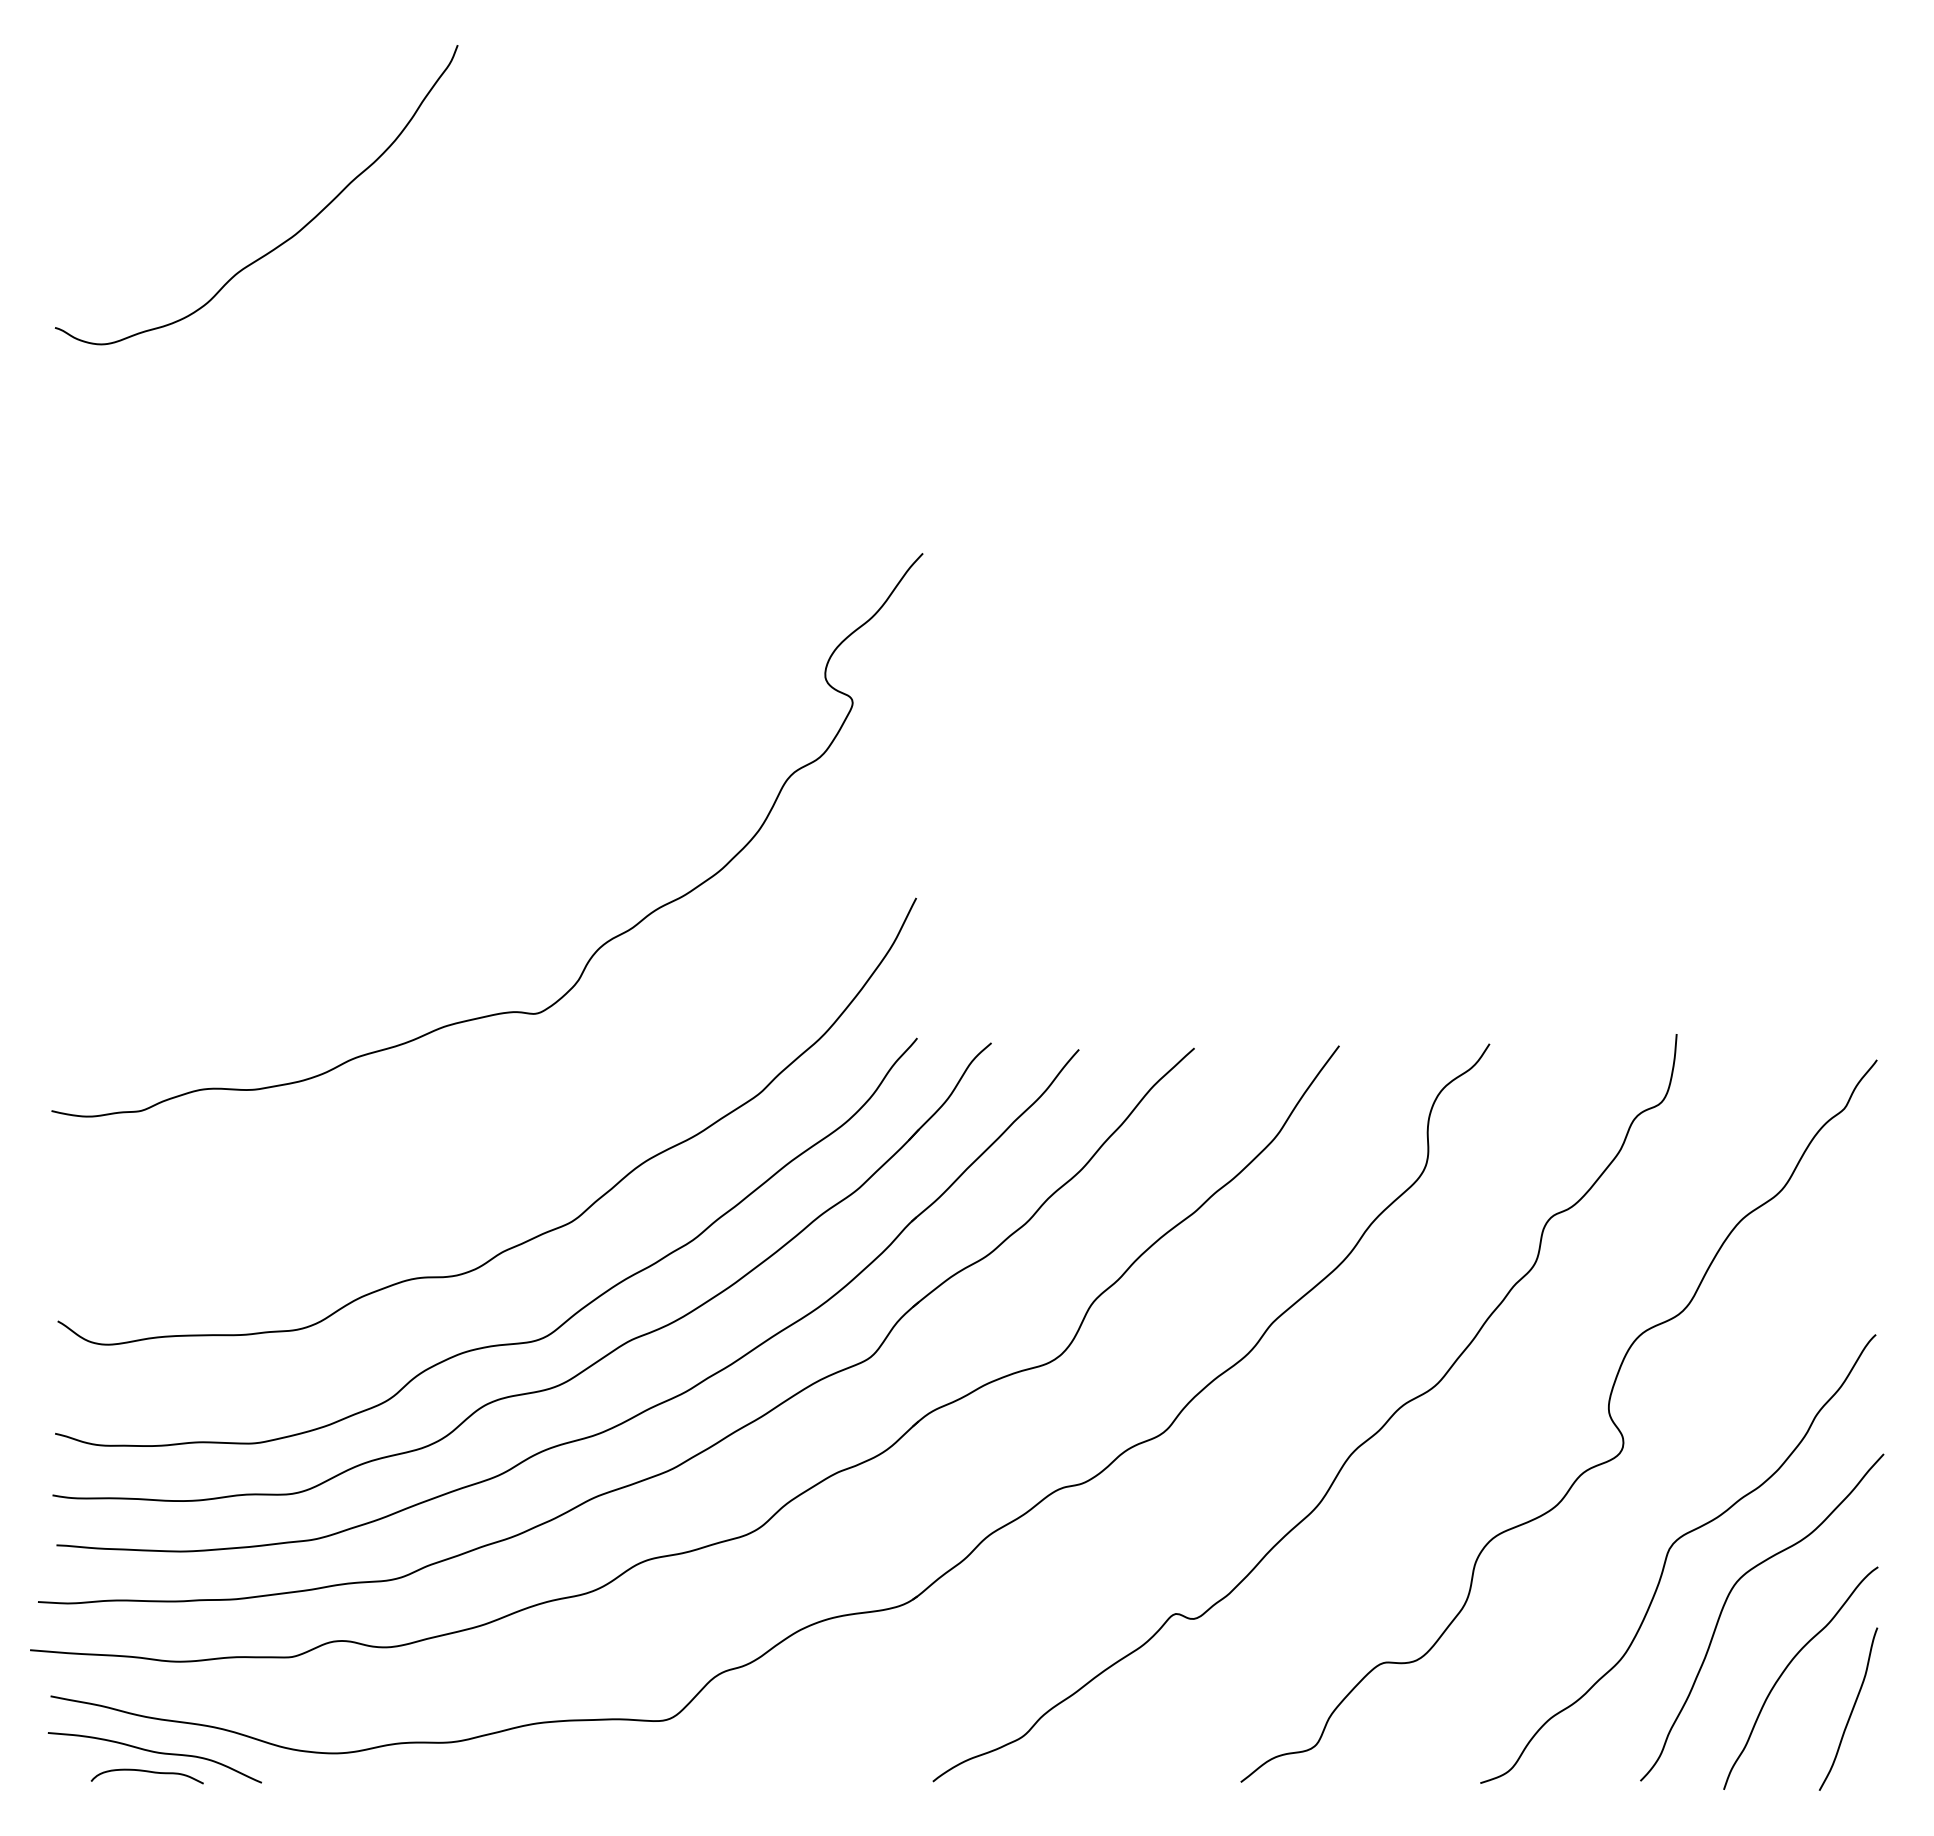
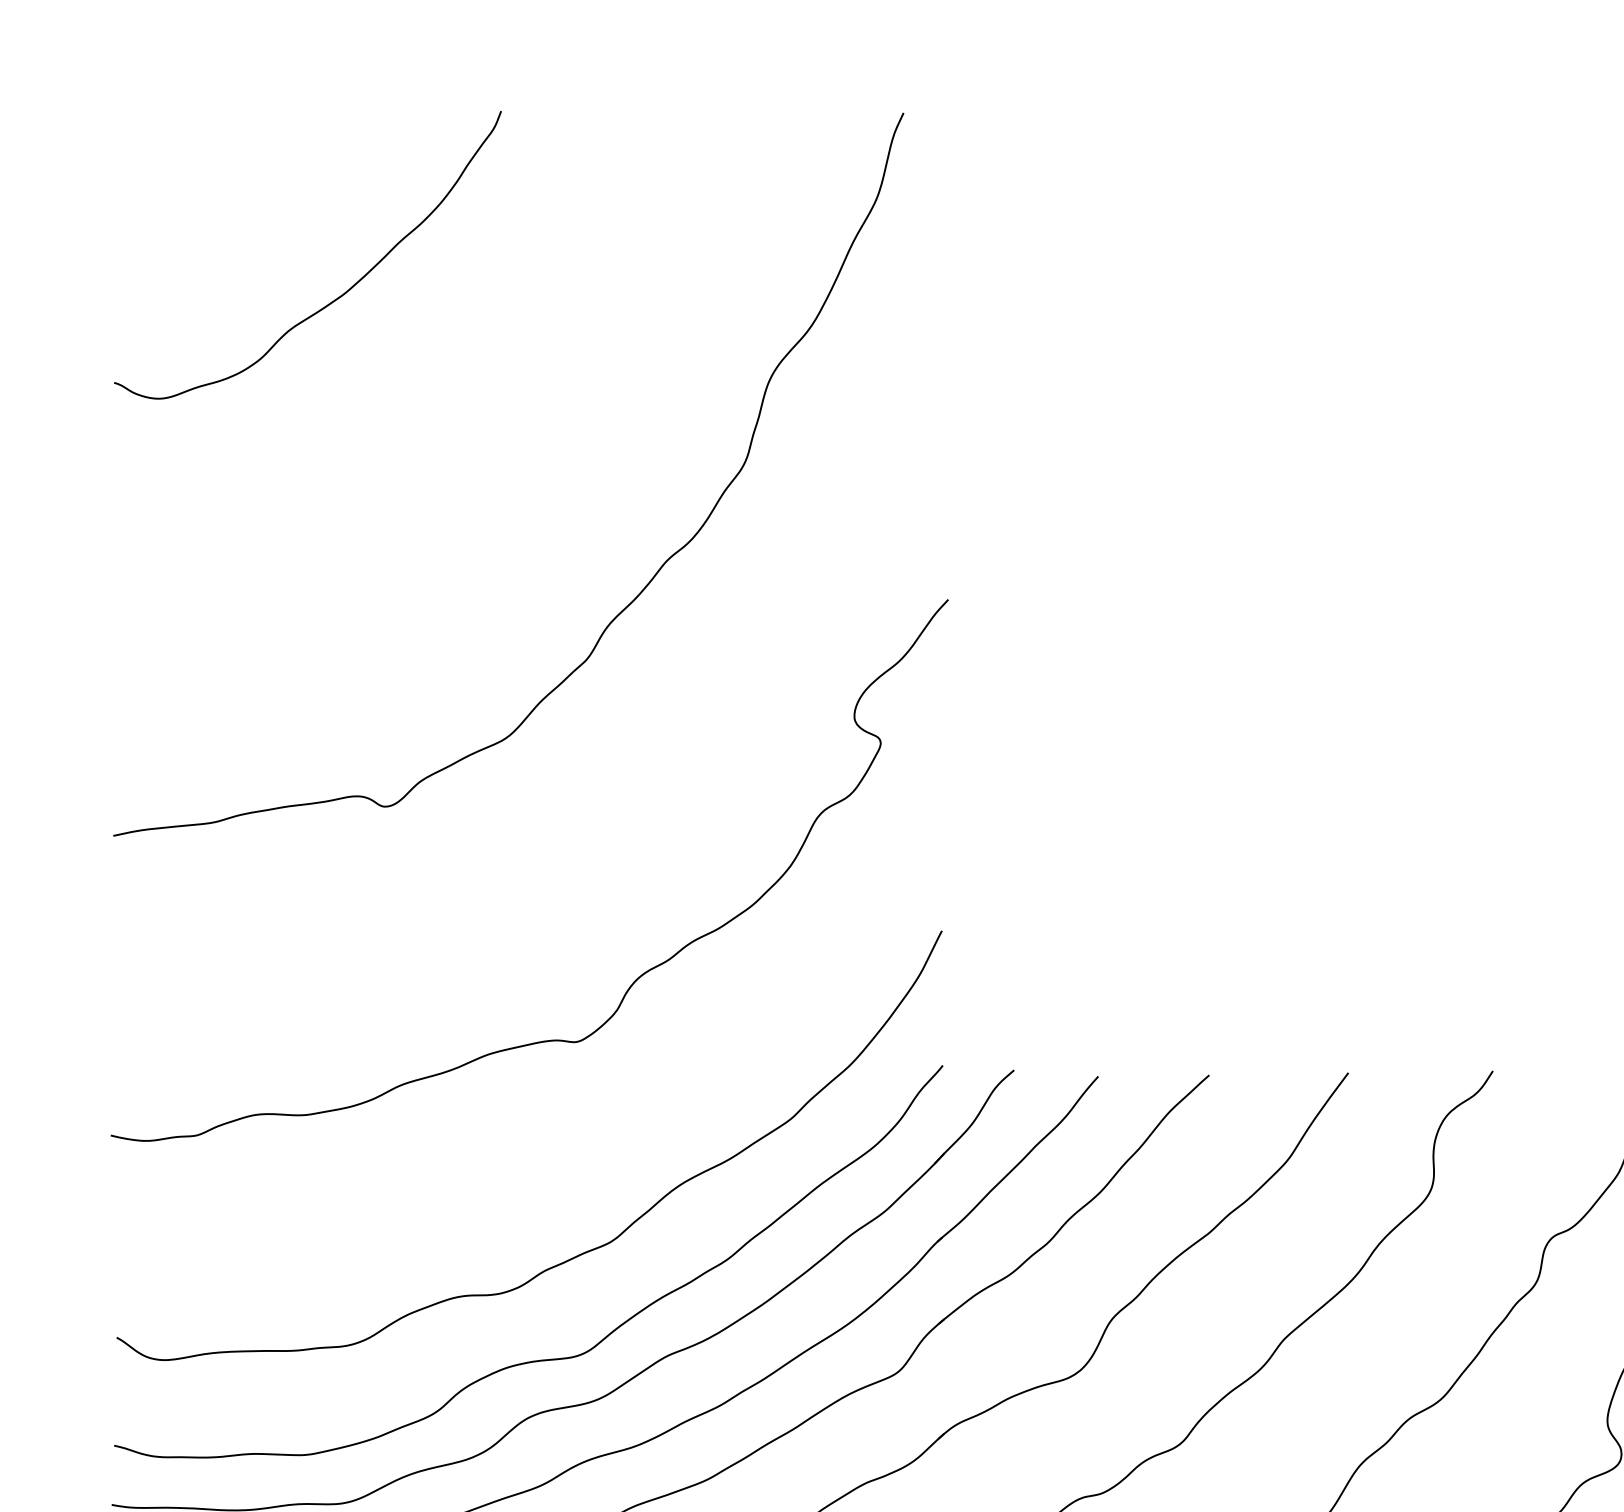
curve: (606, 540) -> (644, 587), added

